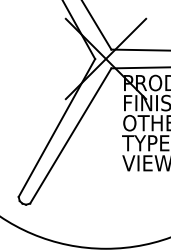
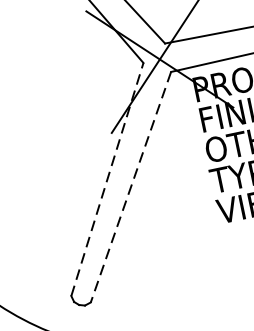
line: (56, 128) -> (106, 180), solid -> dashed
line: (70, 135) -> (130, 186), solid -> dashed

